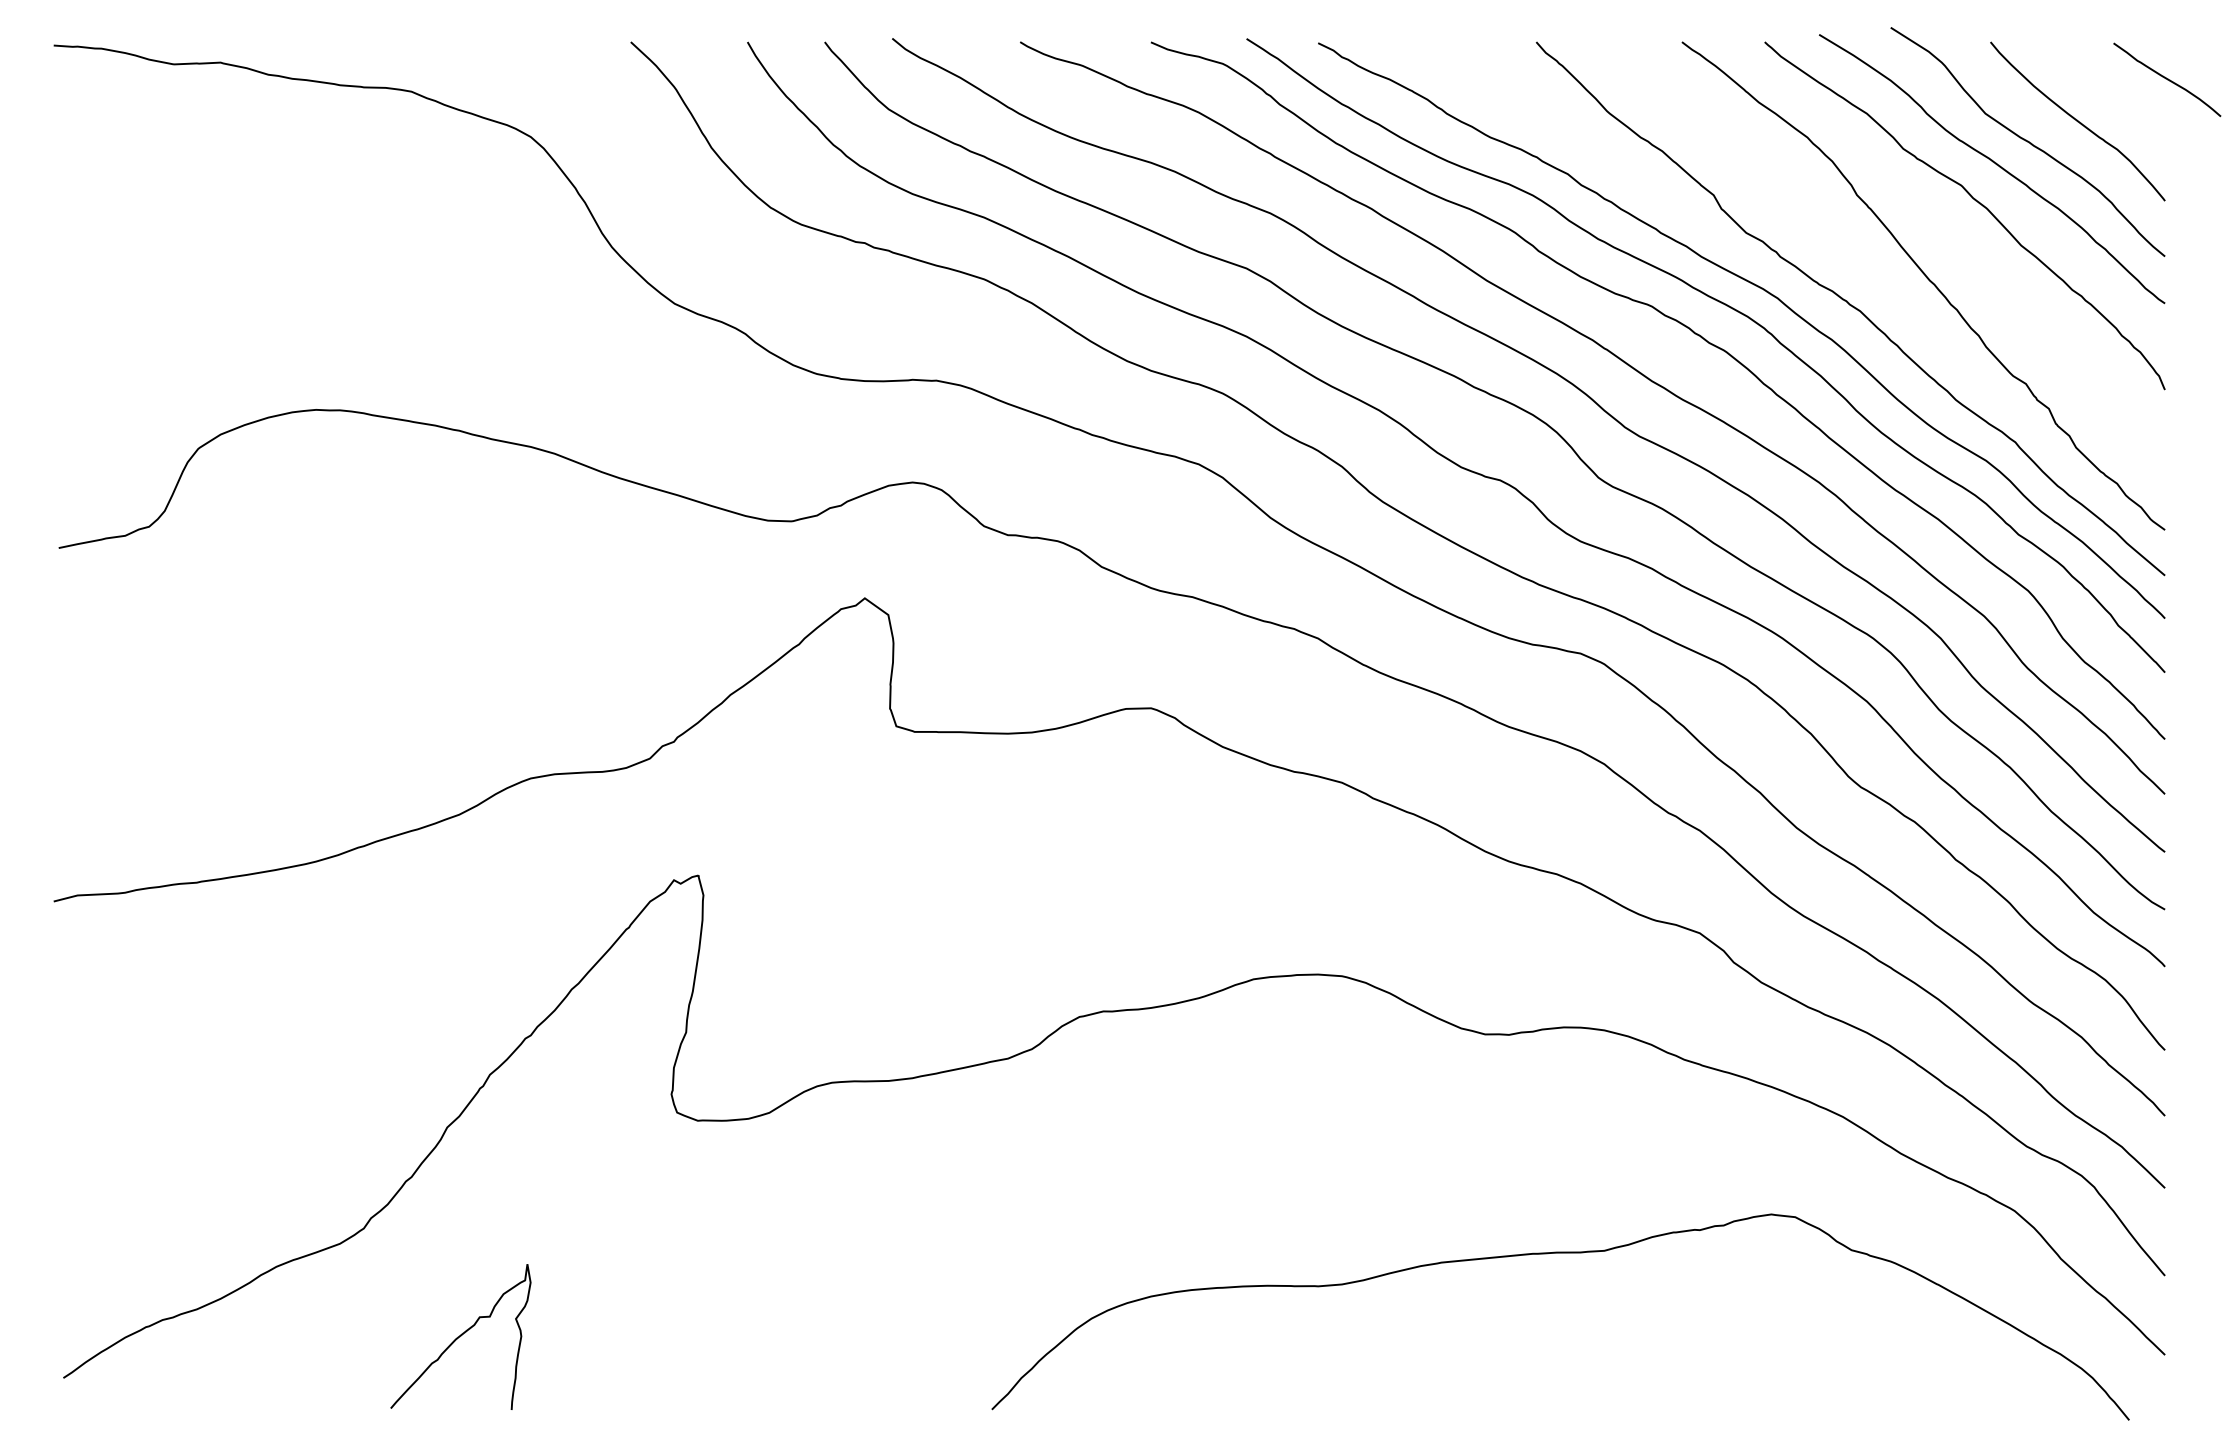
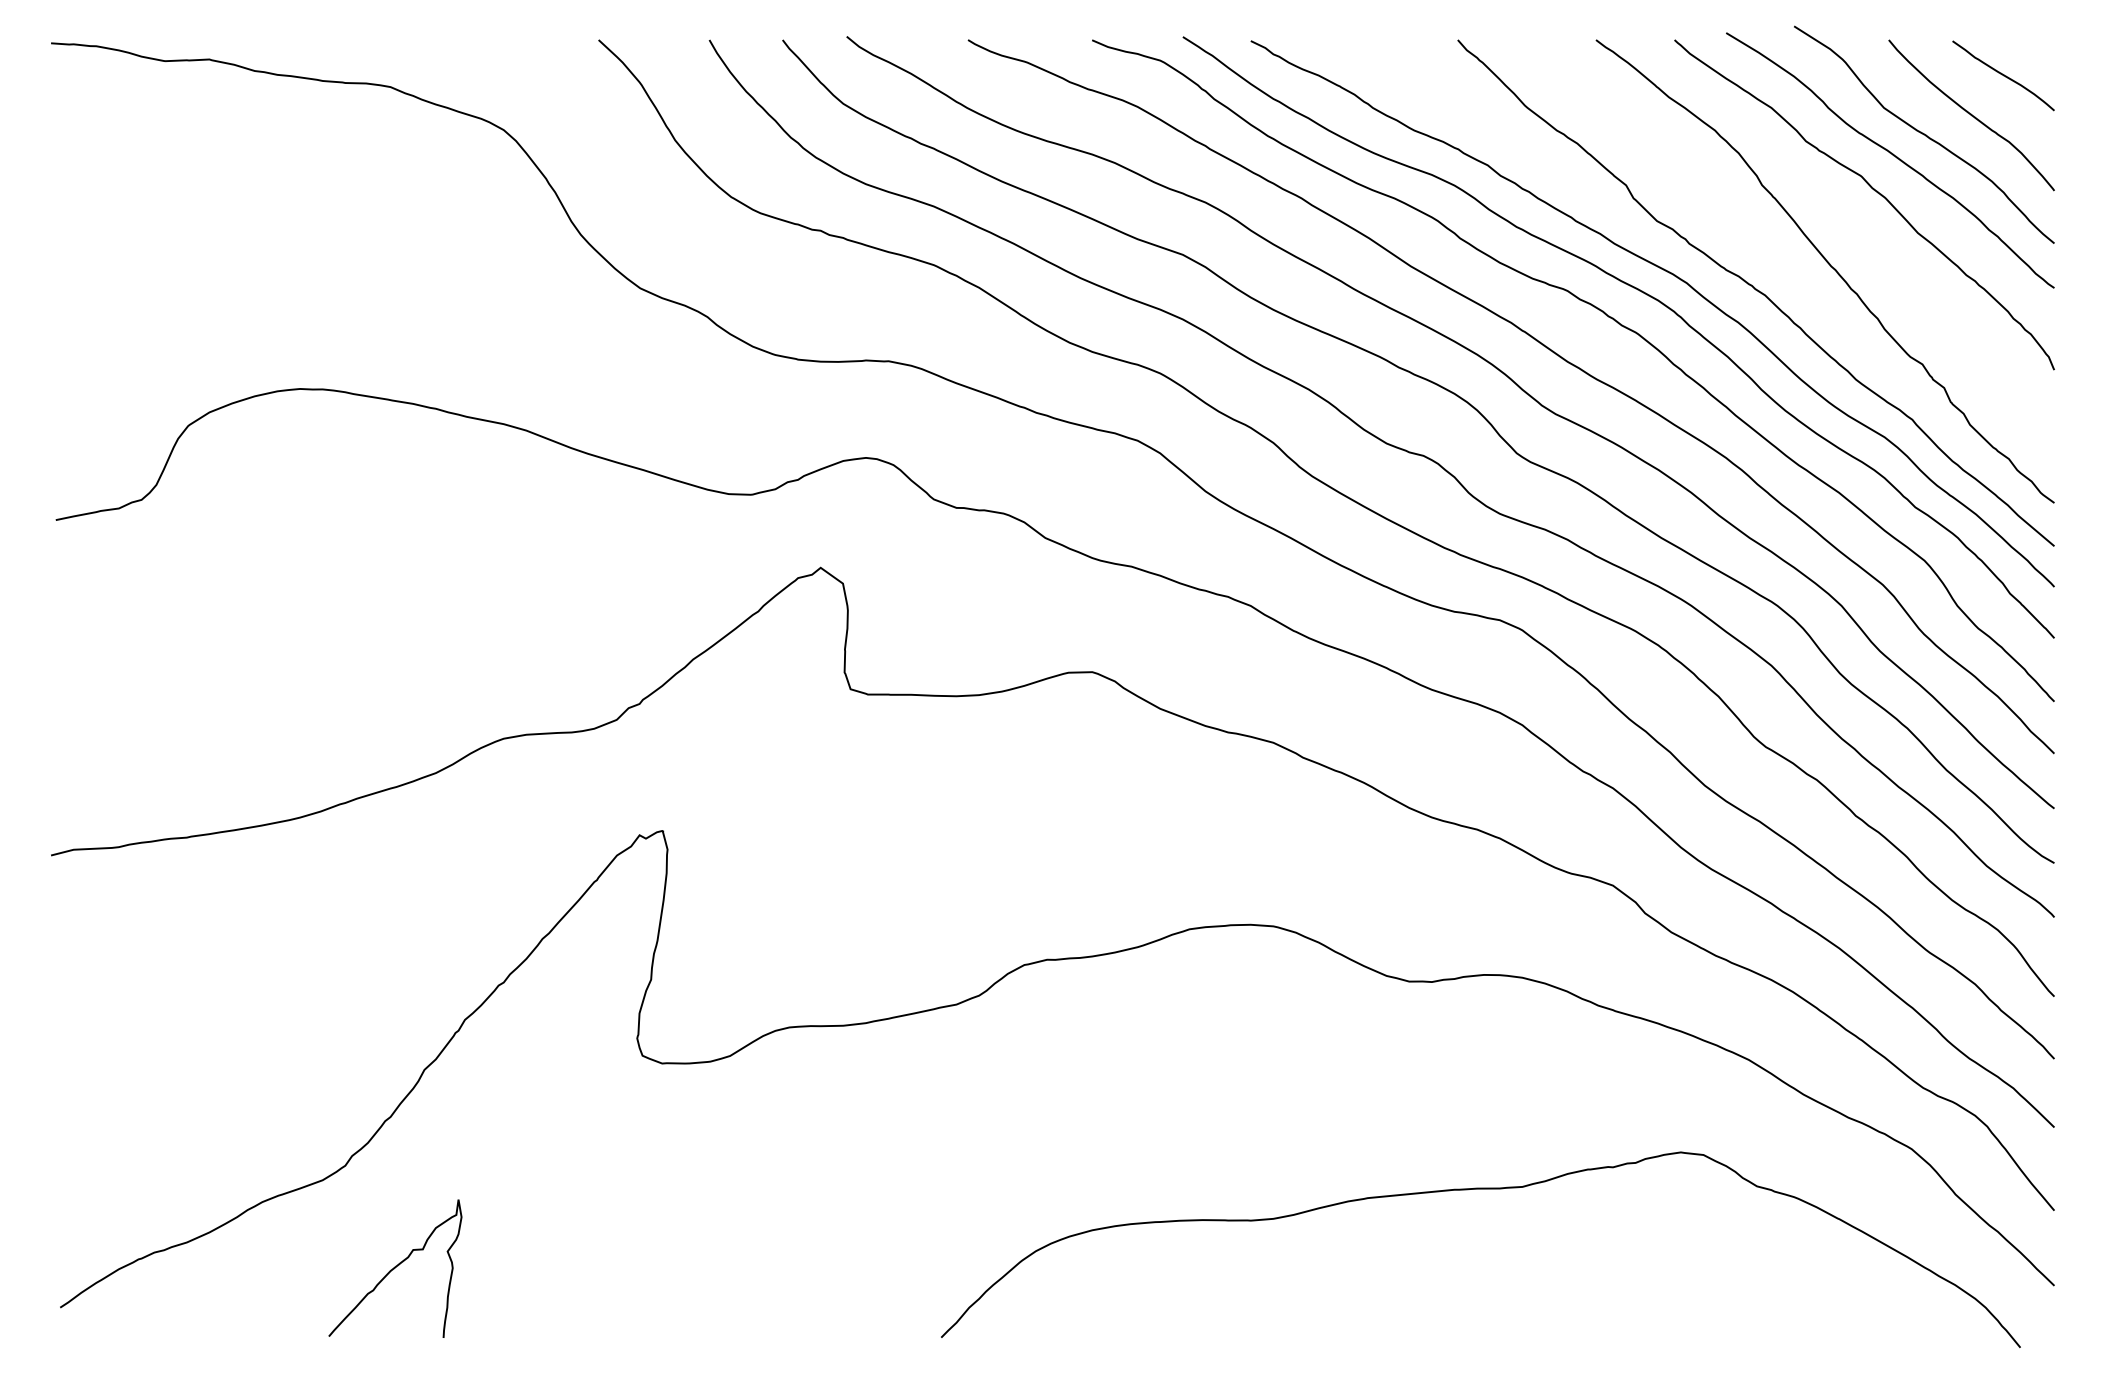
curve: (2167, 79) -> (2003, 75), moved
curve: (461, 1336) -> (395, 1268), moved

